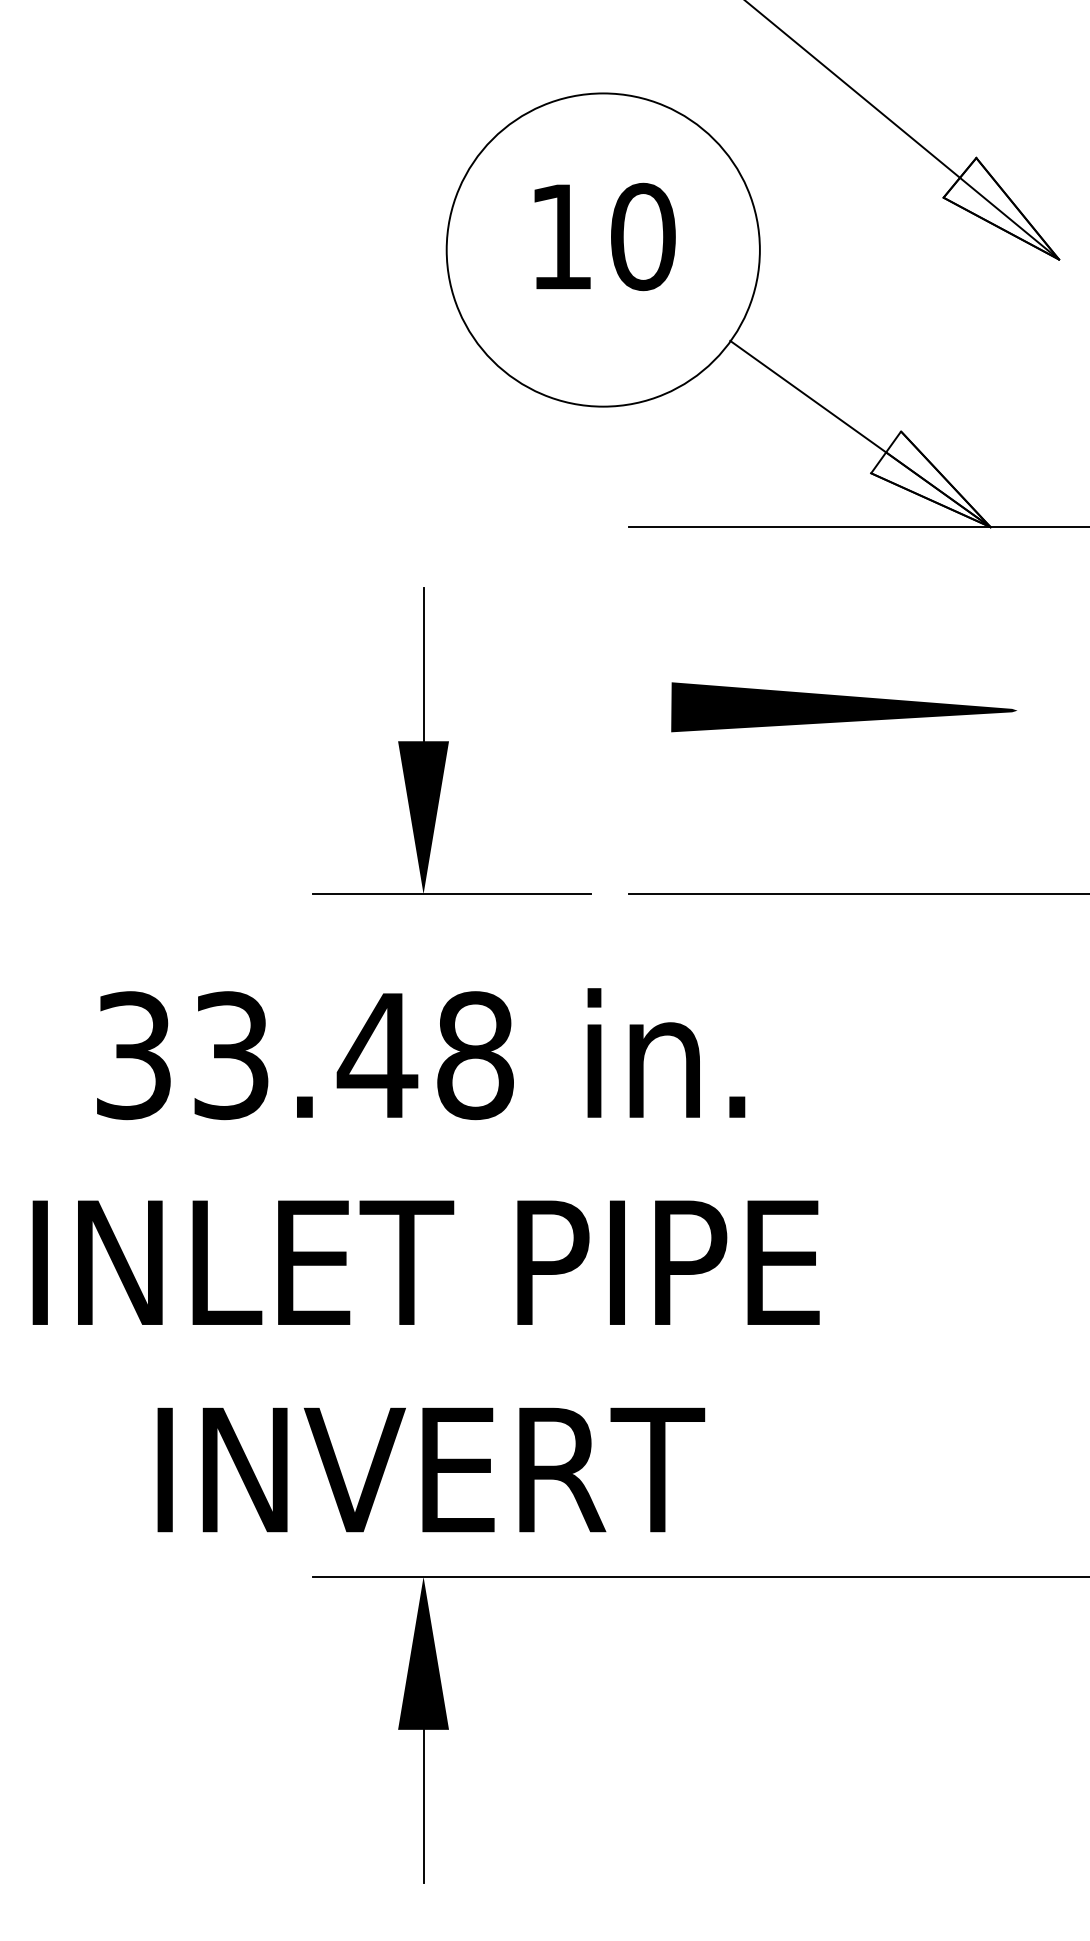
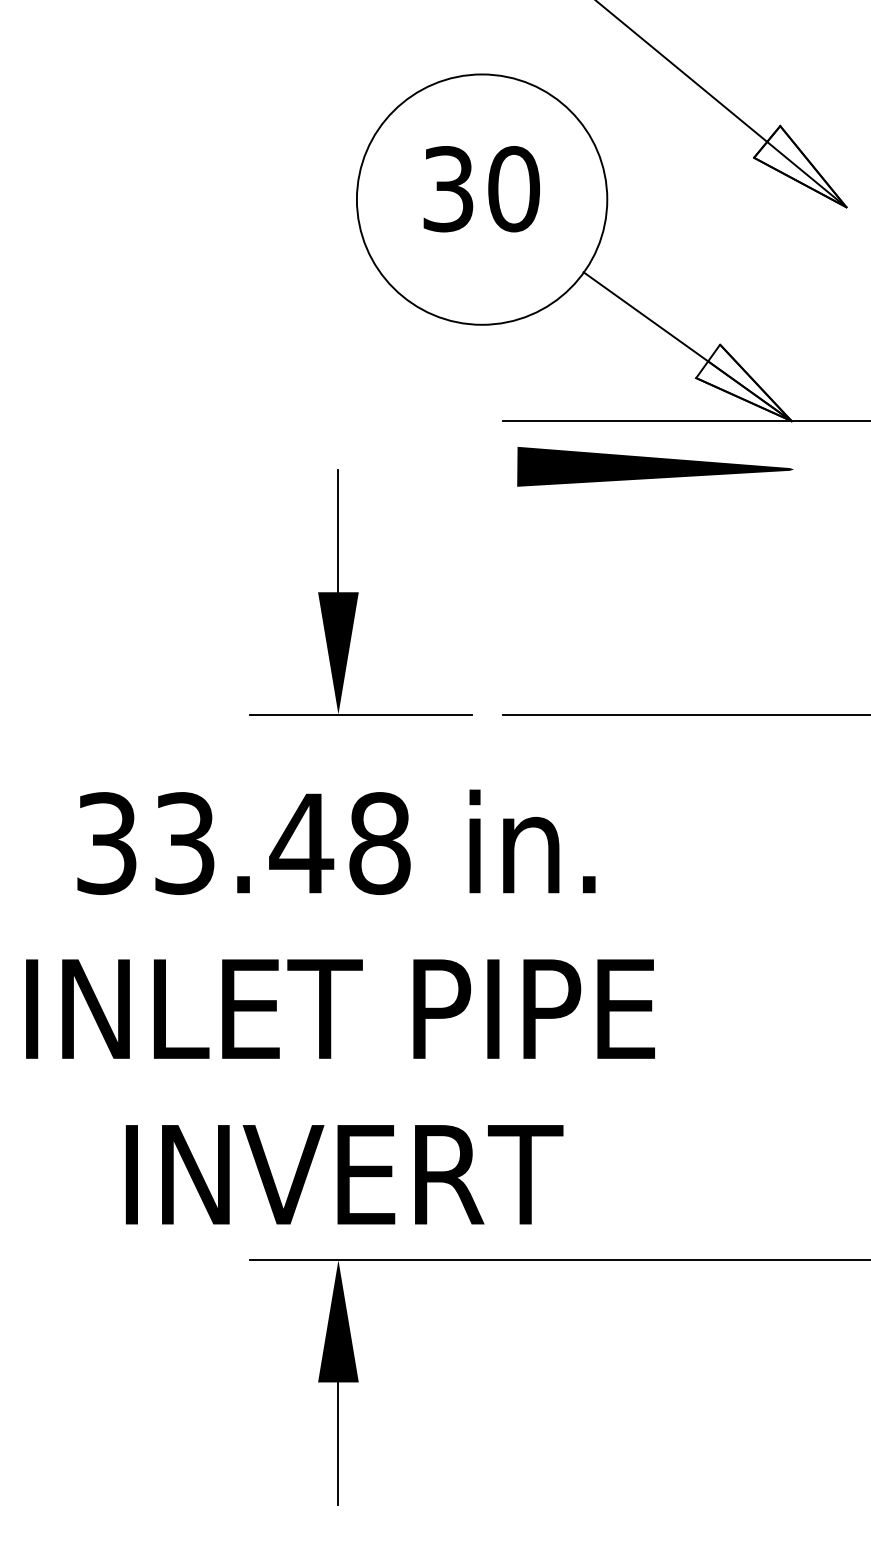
text: (561, 236) -> (448, 188), 10 -> 30
part: (843, 707) -> (654, 466), moved

